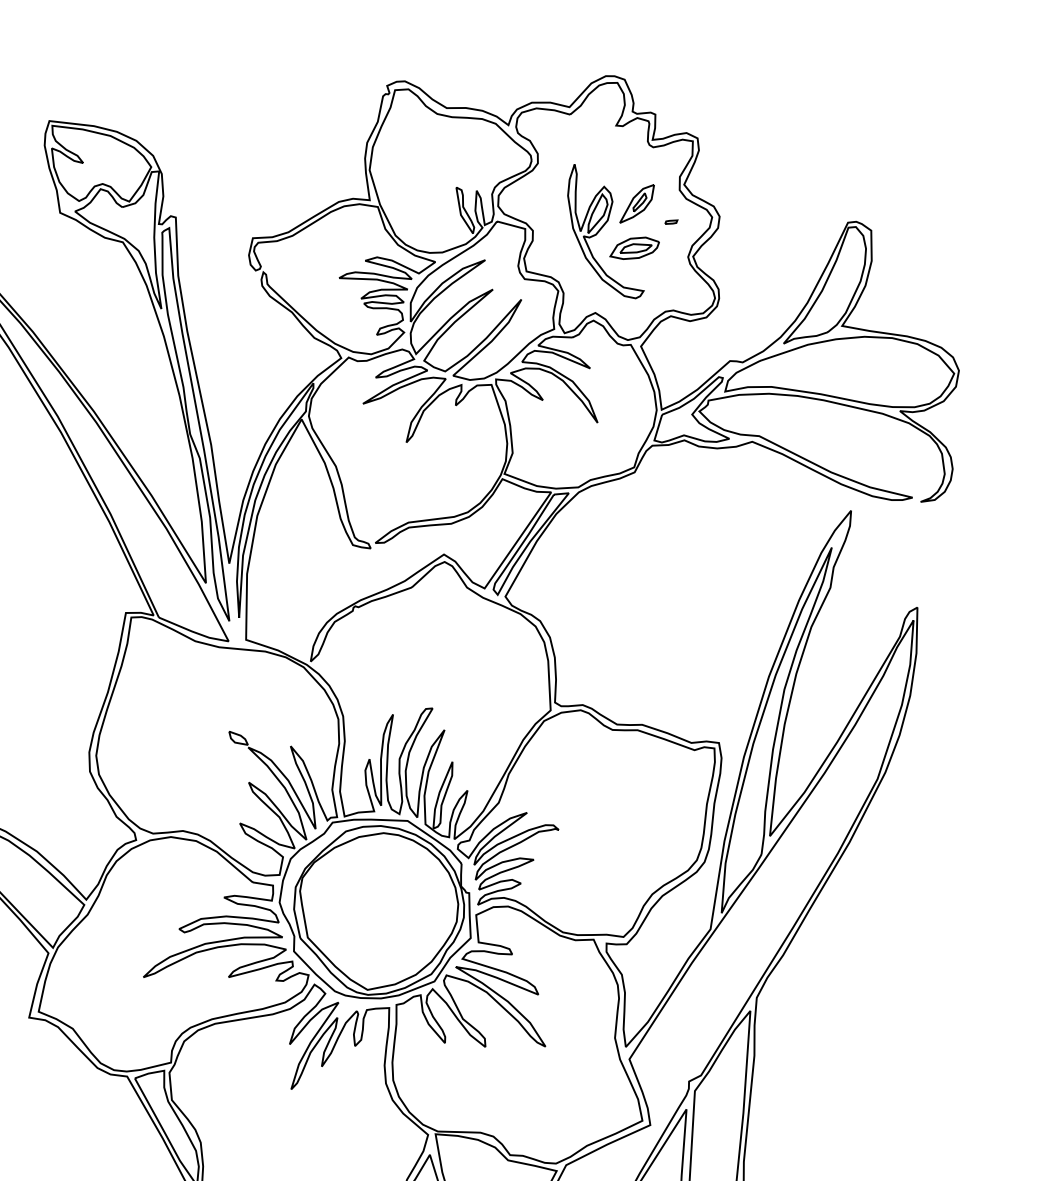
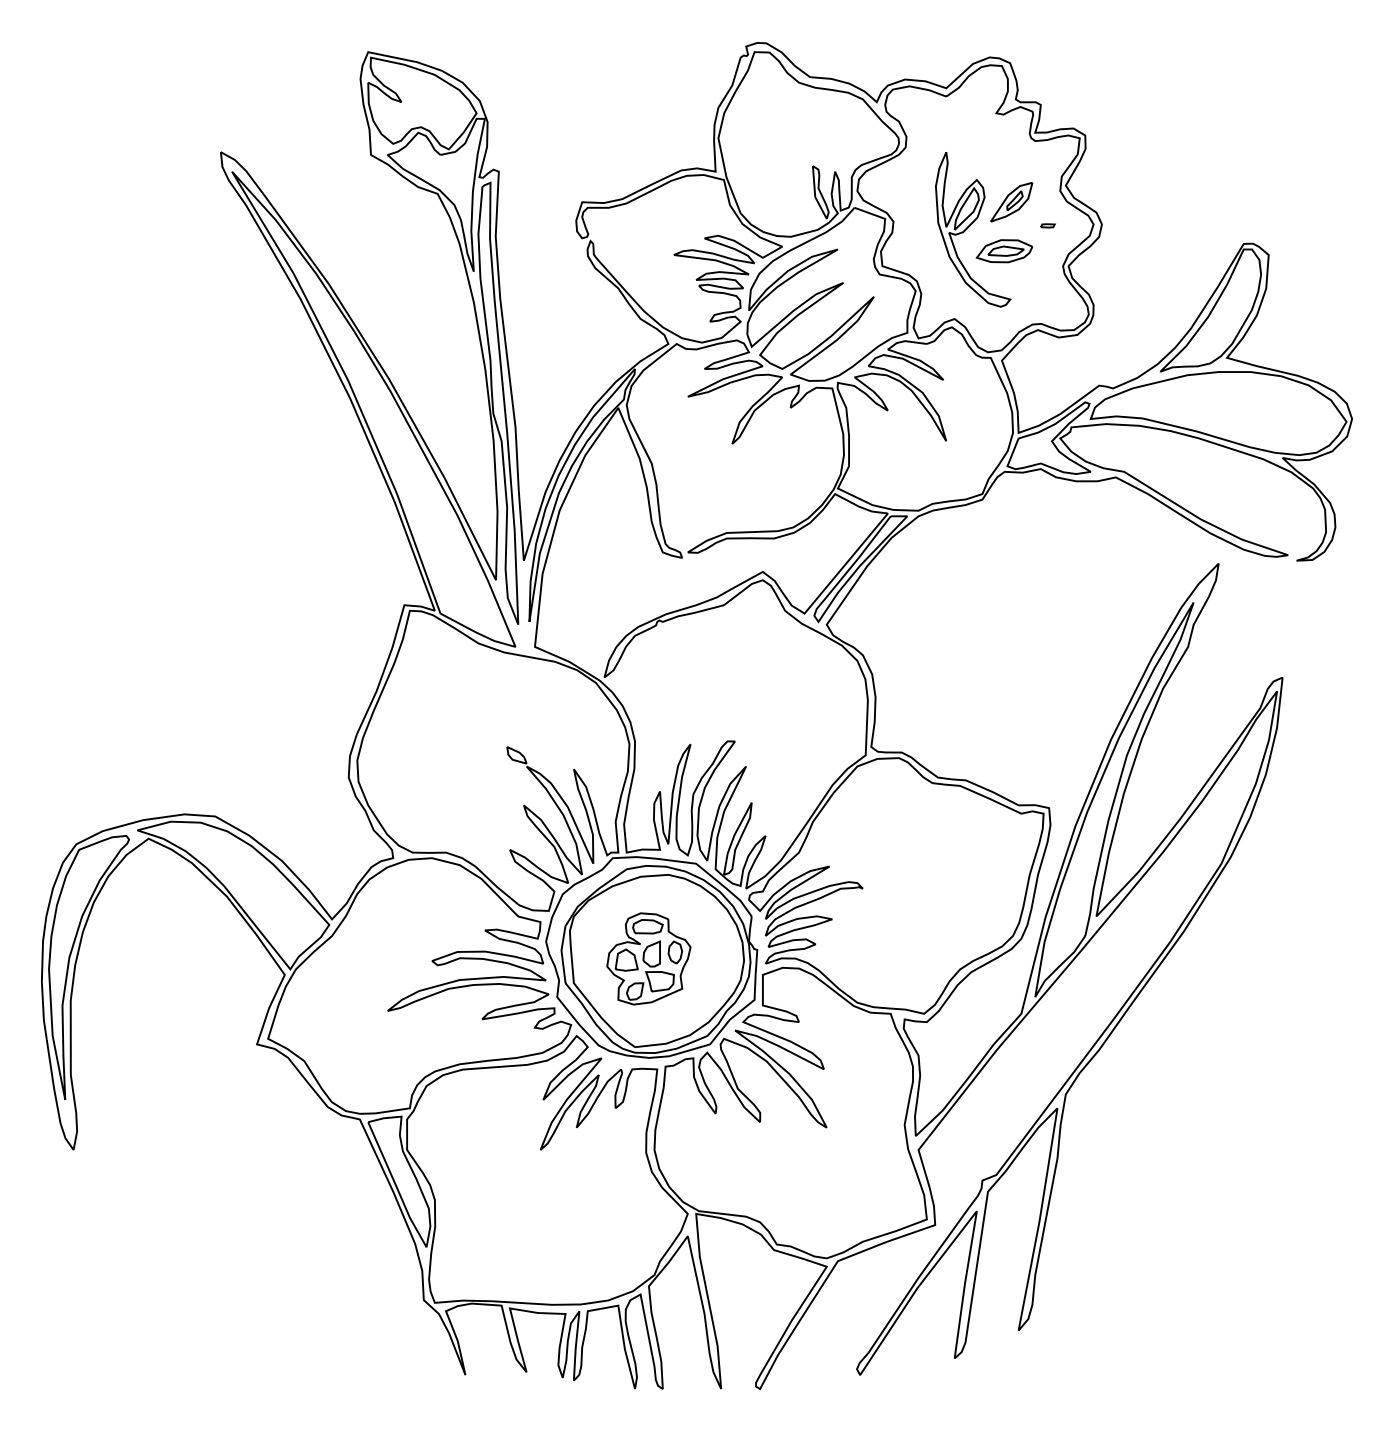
part: (372, 909) -> (648, 958), added

